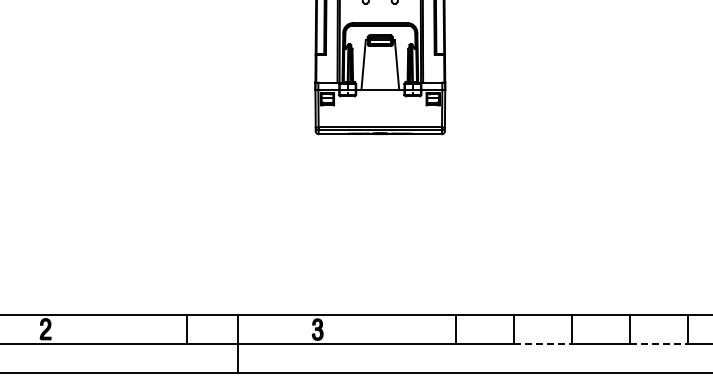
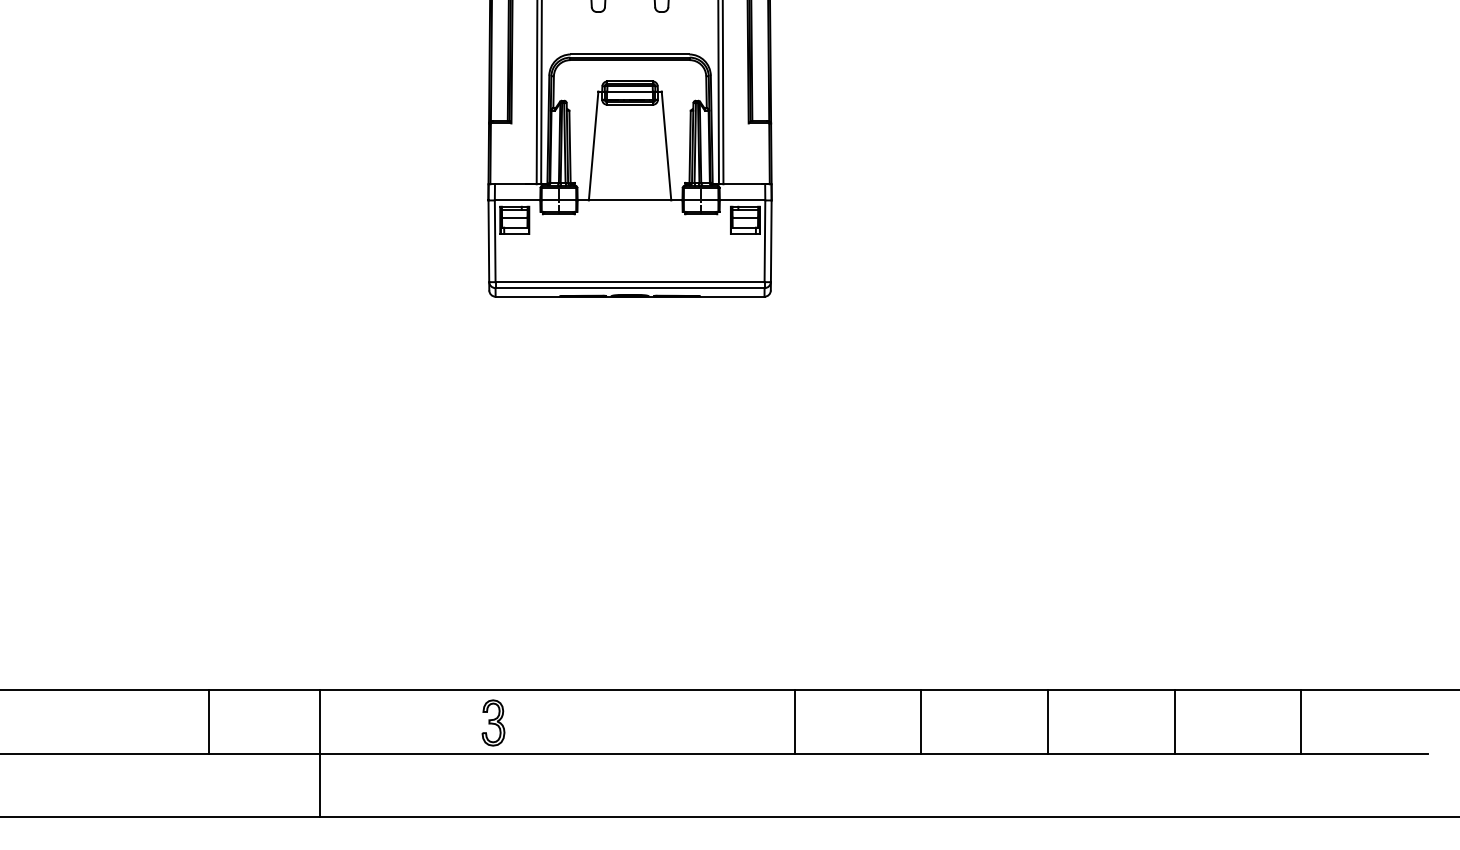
line: (543, 343) -> (985, 753), dashed -> solid
line: (659, 343) -> (1238, 753), dashed -> solid

